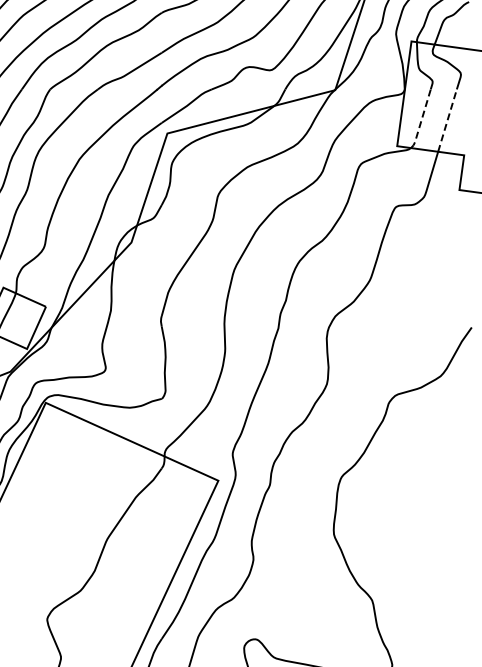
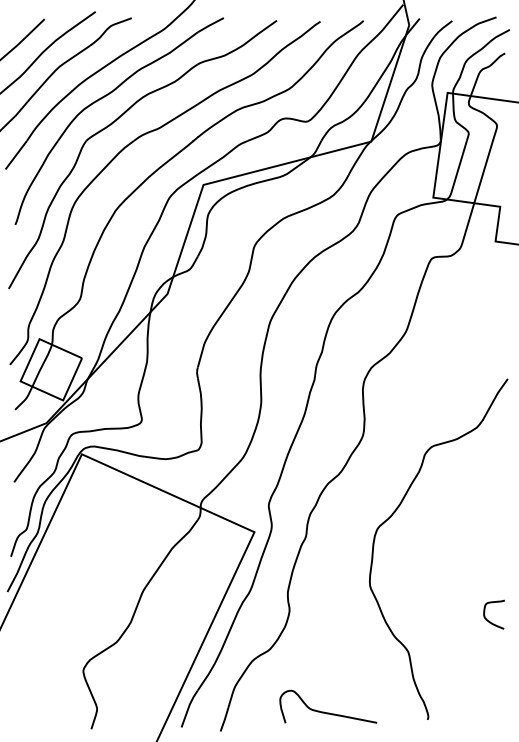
line: (421, 120) -> (457, 171), dashed -> solid
line: (447, 121) -> (483, 172), dashed -> solid
curve: (453, 569) -> (489, 620), added

